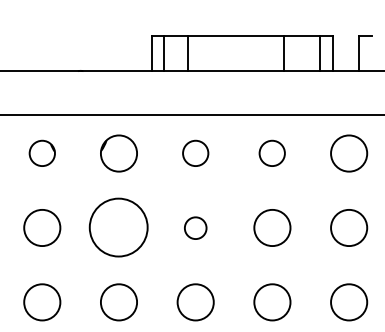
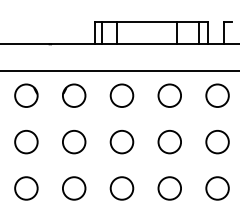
circle: (42, 153) -> (26, 95), size x1.43
circle: (194, 153) -> (121, 95), size x1.43
circle: (271, 153) -> (169, 95), size x1.43
circle: (119, 228) -> (74, 142), size x0.62
circle: (194, 228) -> (121, 142), size x1.67

